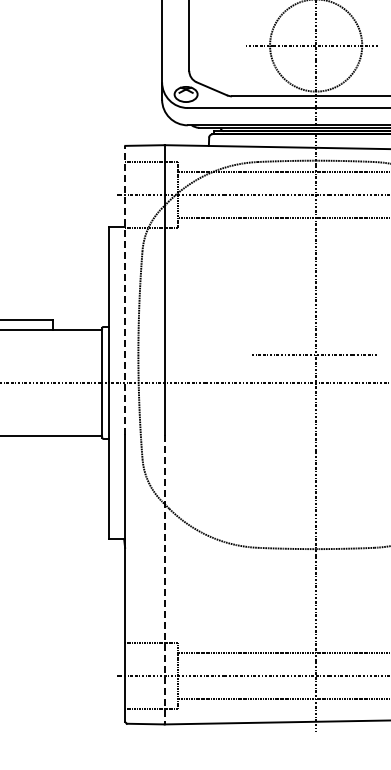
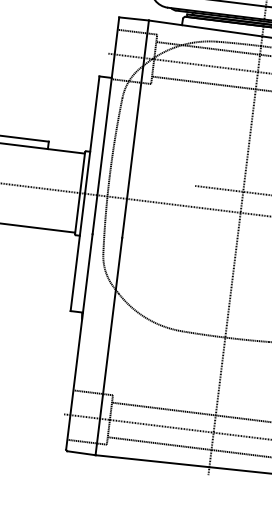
line: (125, 289) -> (106, 125), dashed -> solid
line: (164, 579) -> (108, 346), dashed -> solid

